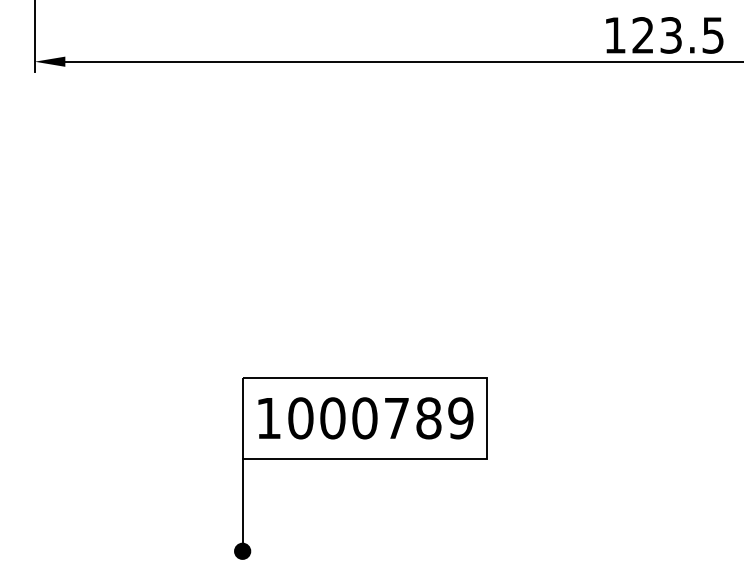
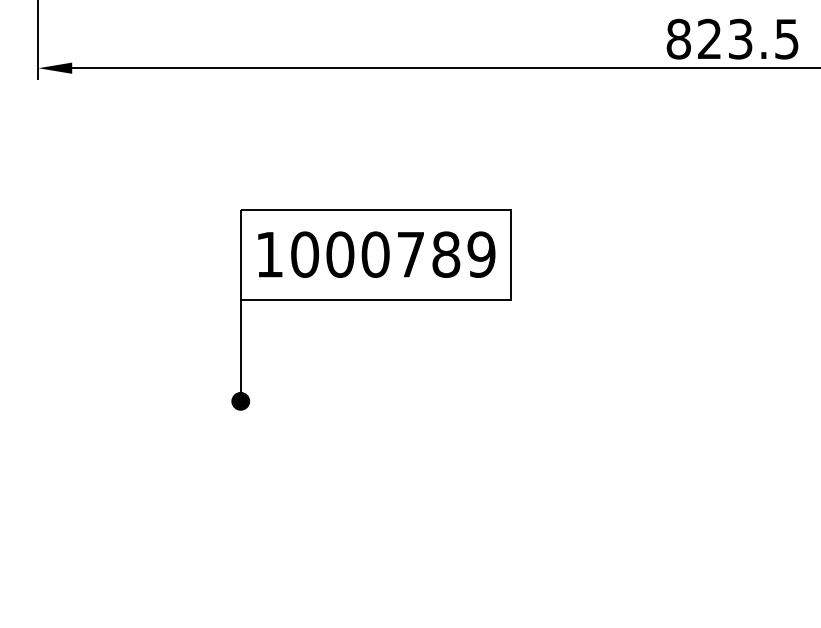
text: (614, 34) -> (678, 38), 123.5 -> 823.5
part: (361, 459) -> (371, 300), moved

